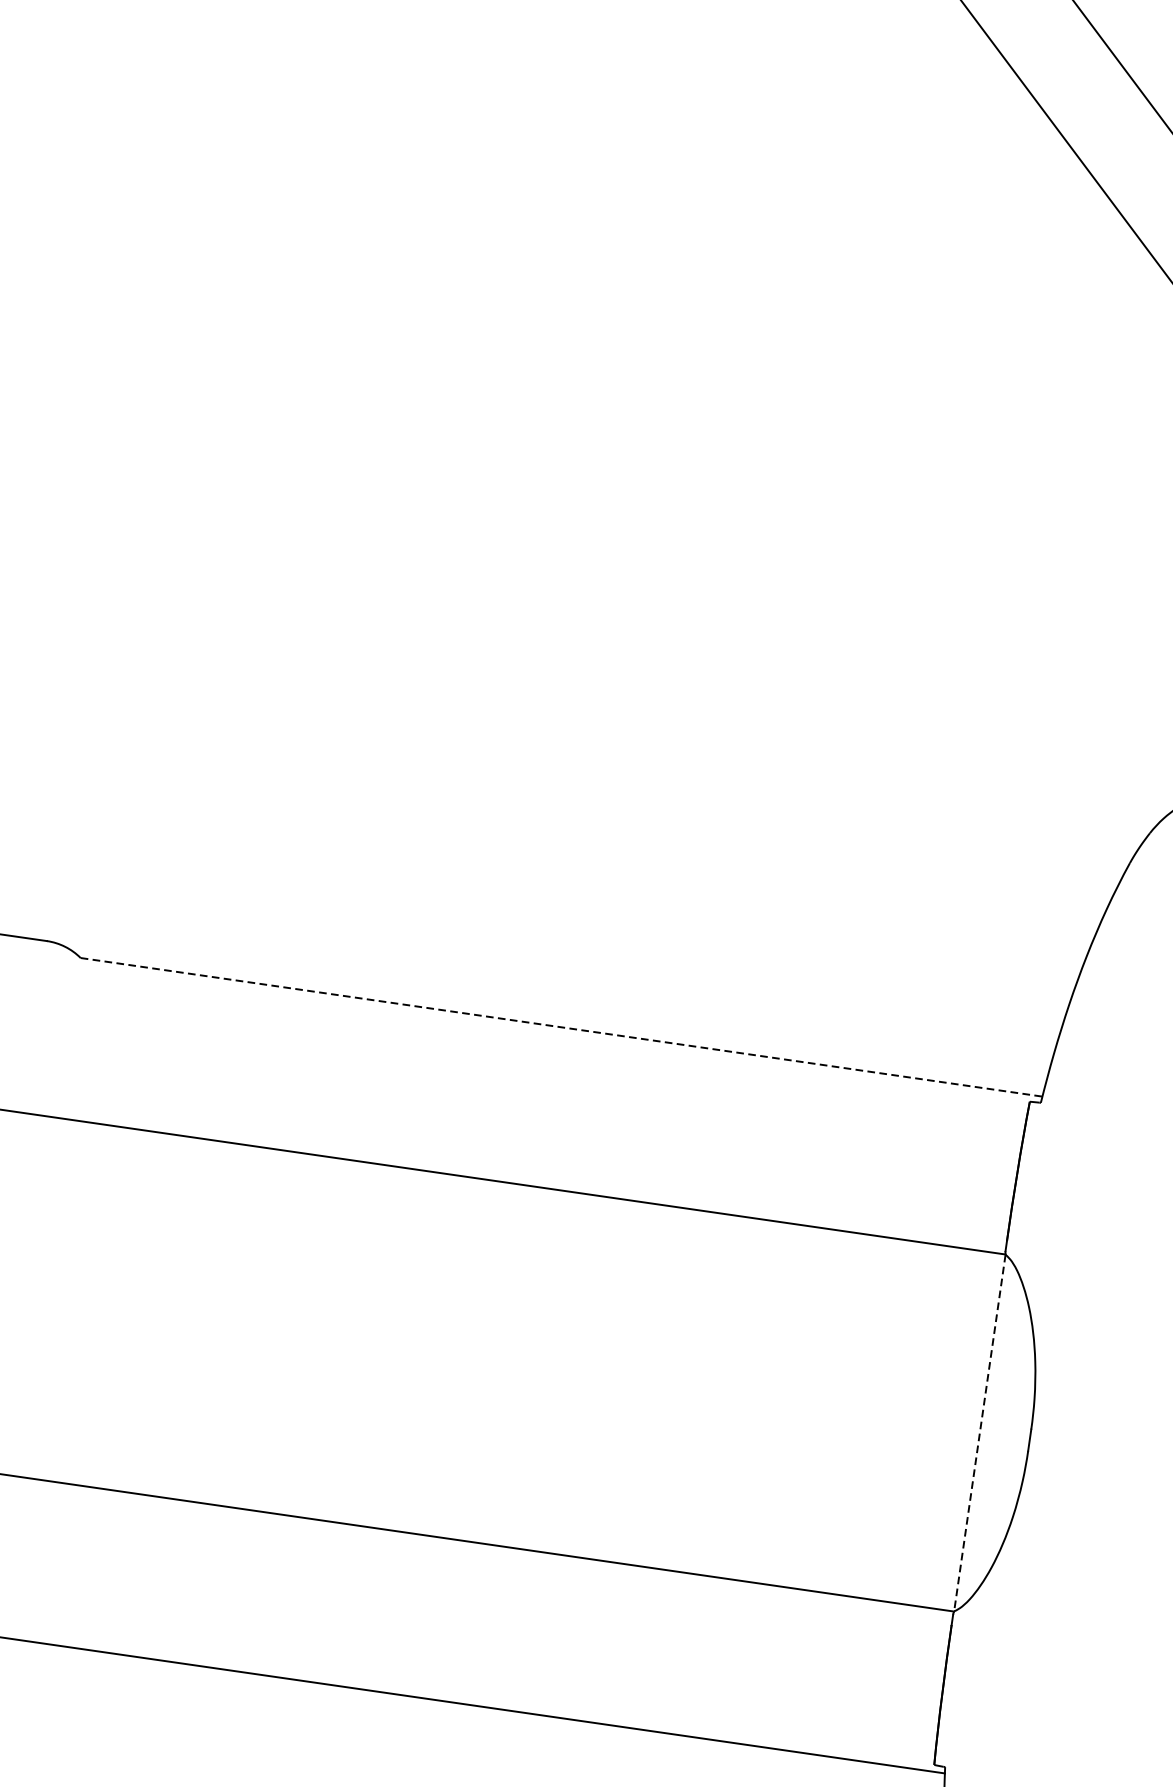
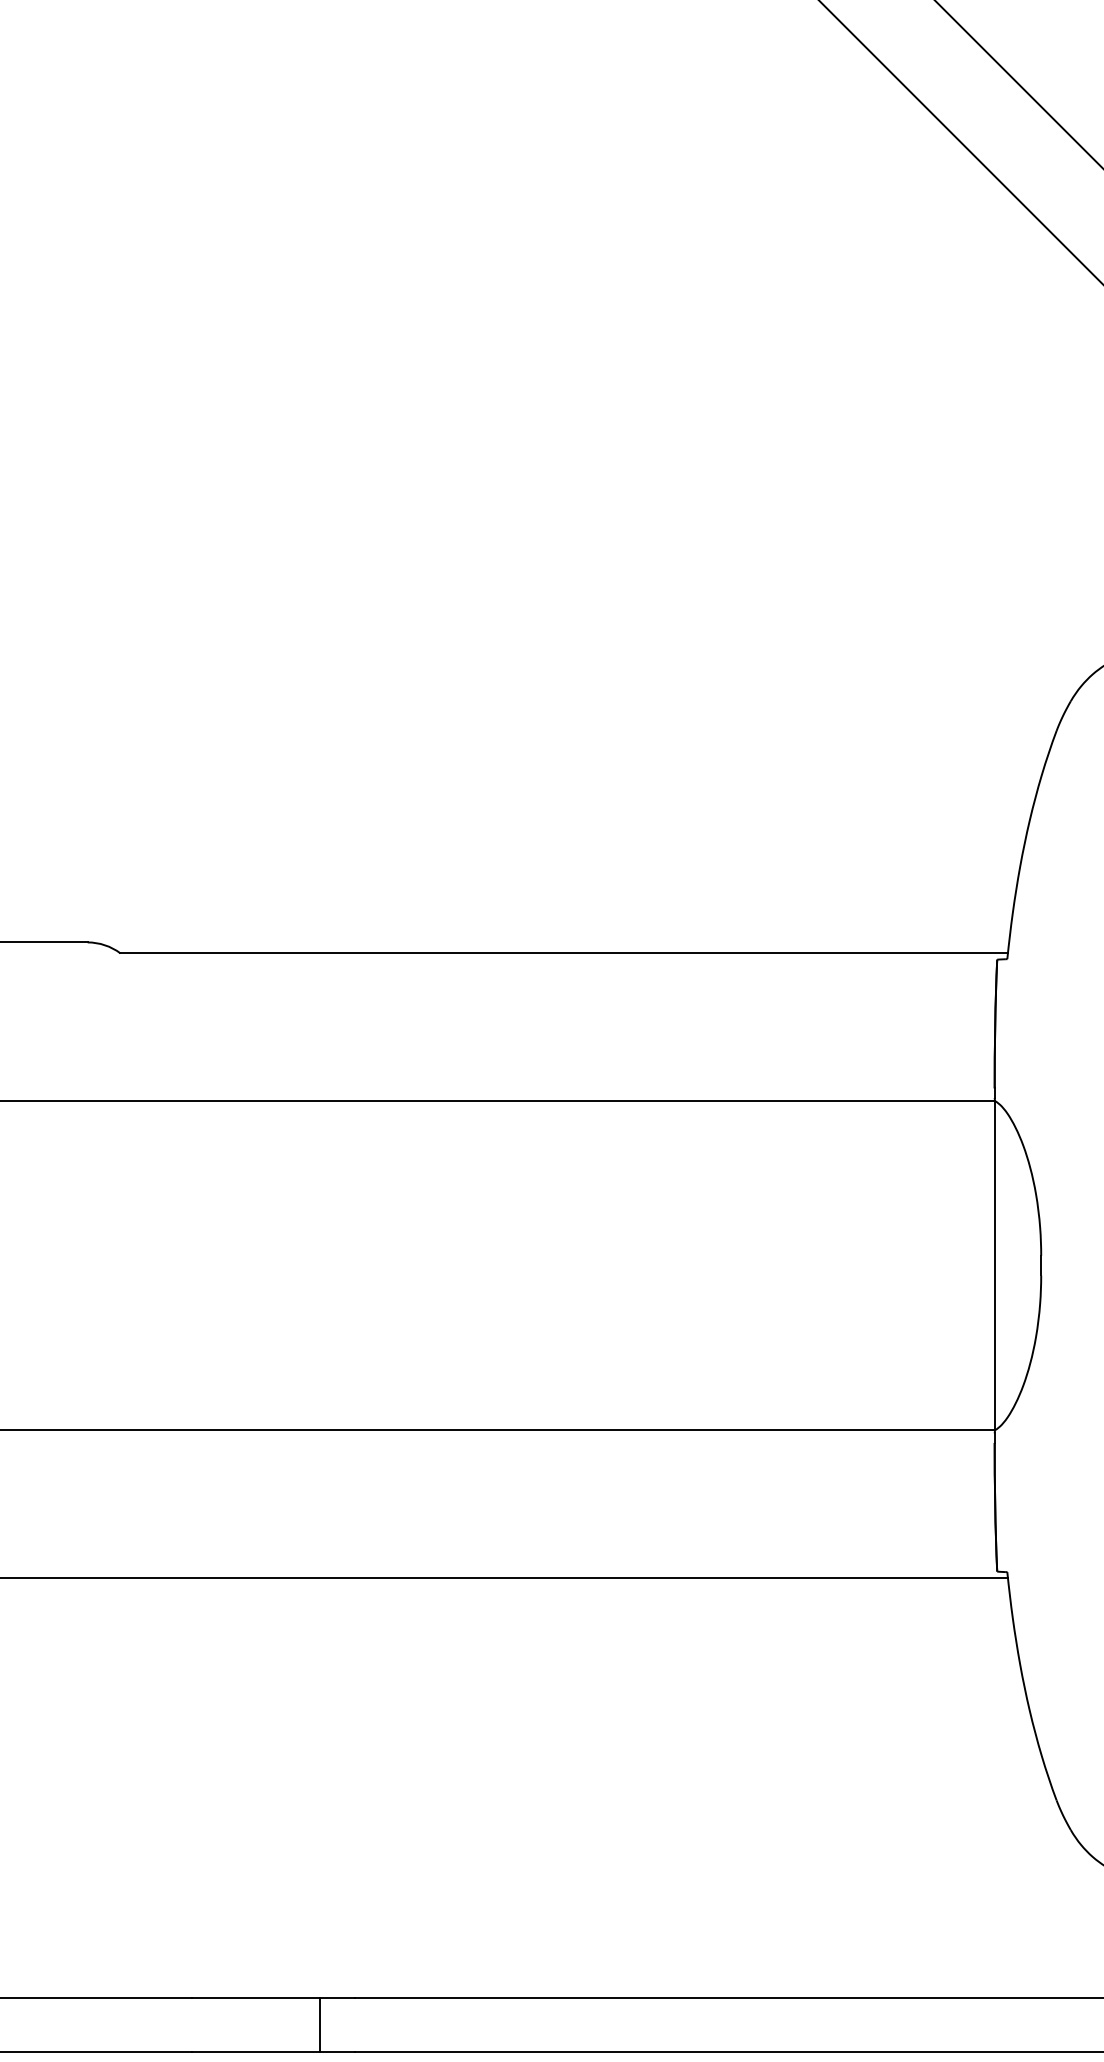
line: (561, 1027) -> (564, 953), dashed -> solid
line: (980, 1434) -> (995, 1266), dashed -> solid

